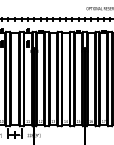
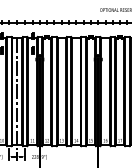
line: (15, 80) -> (17, 93), added

